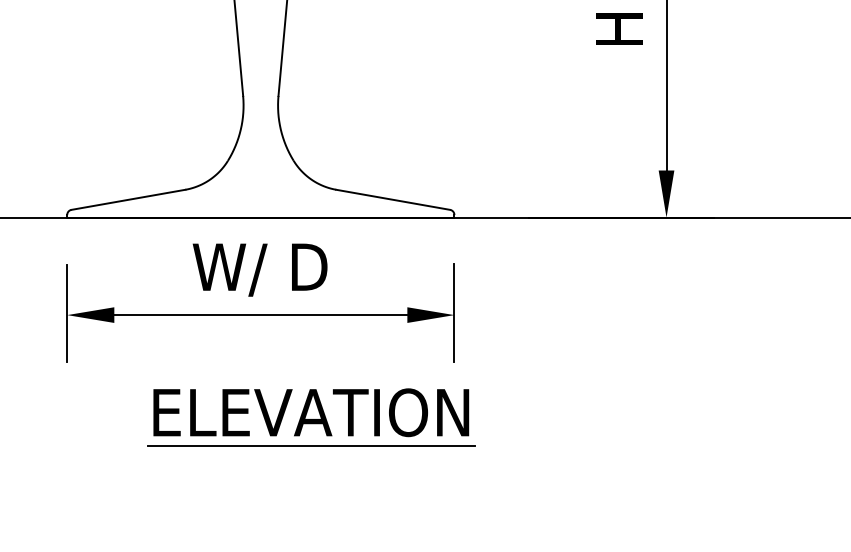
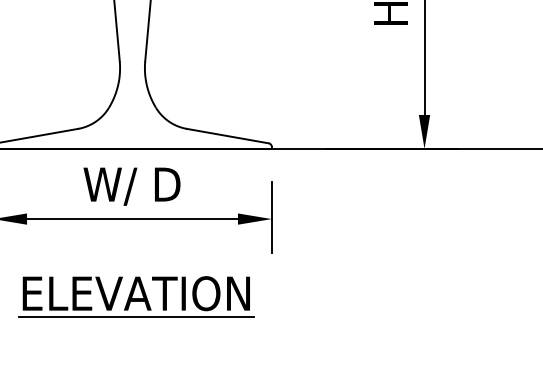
part: (311, 417) -> (136, 297), moved

